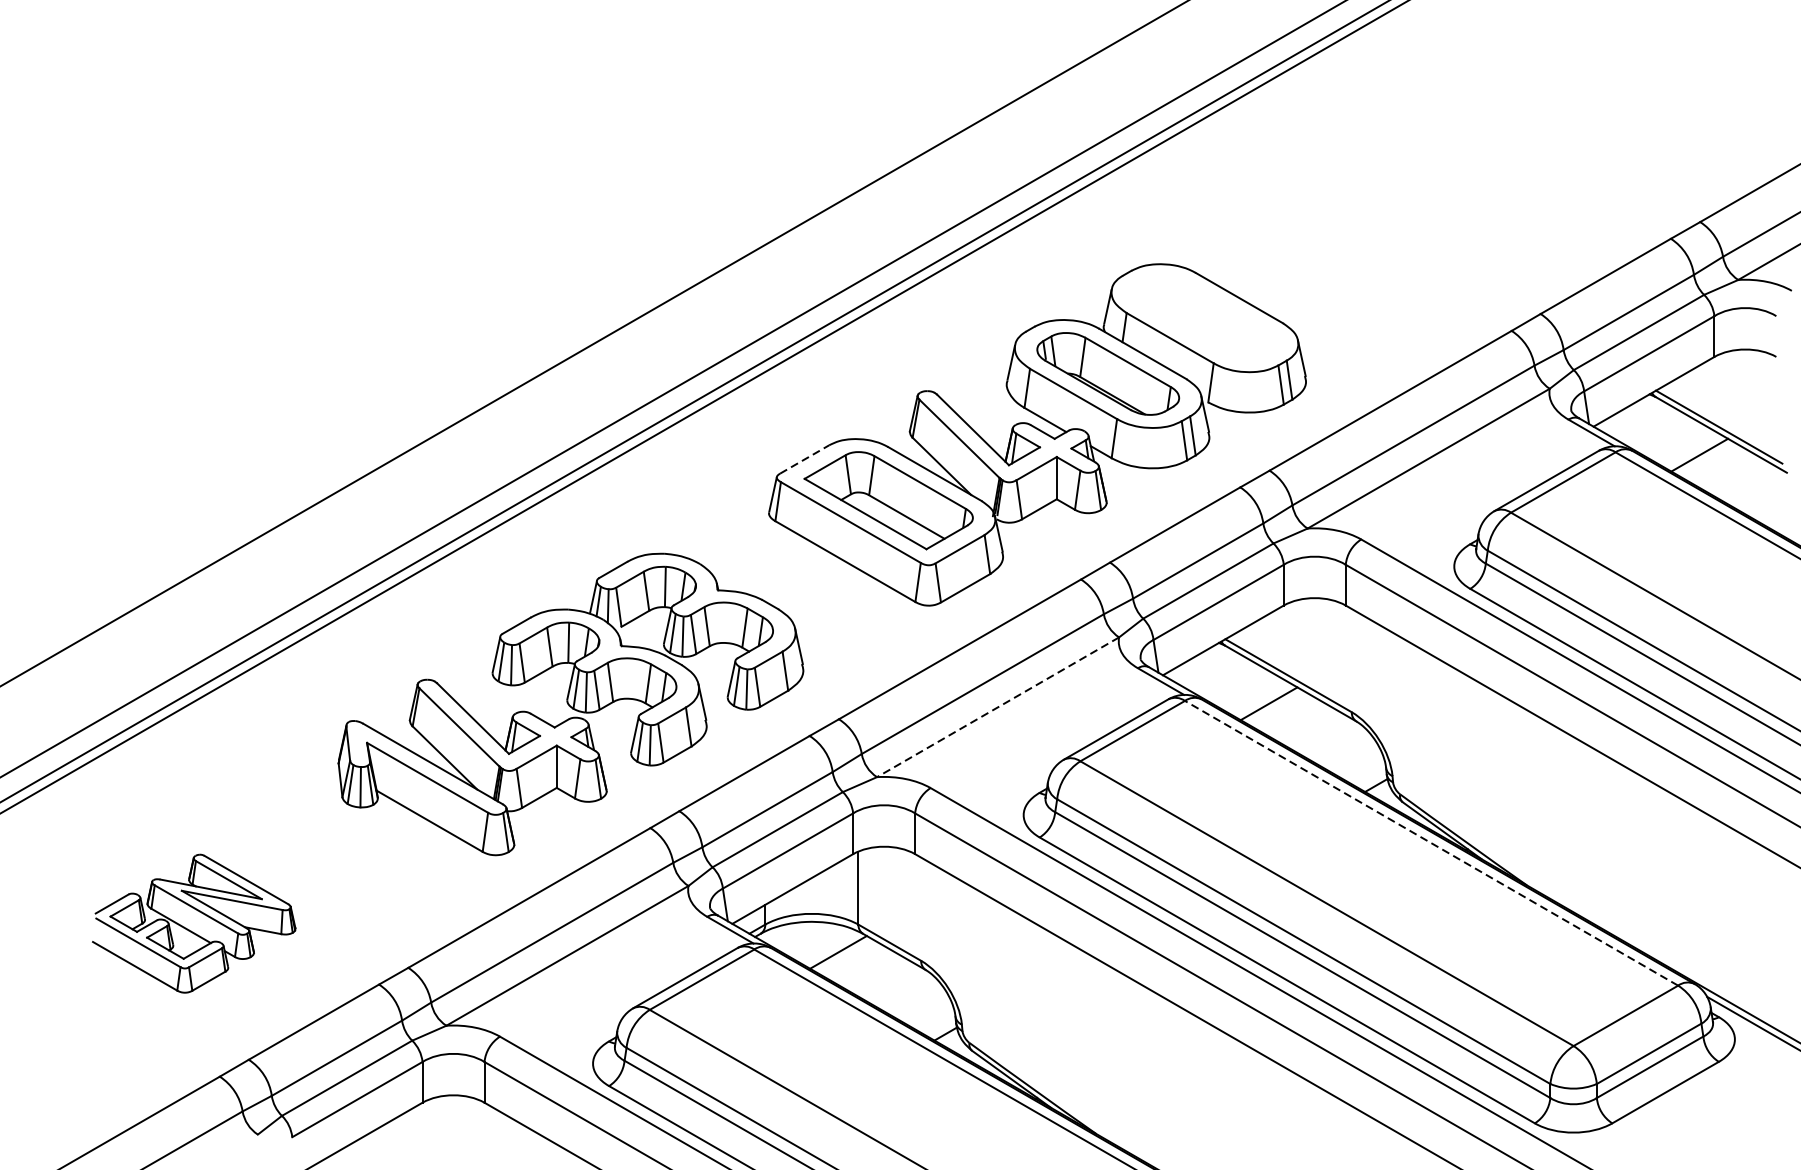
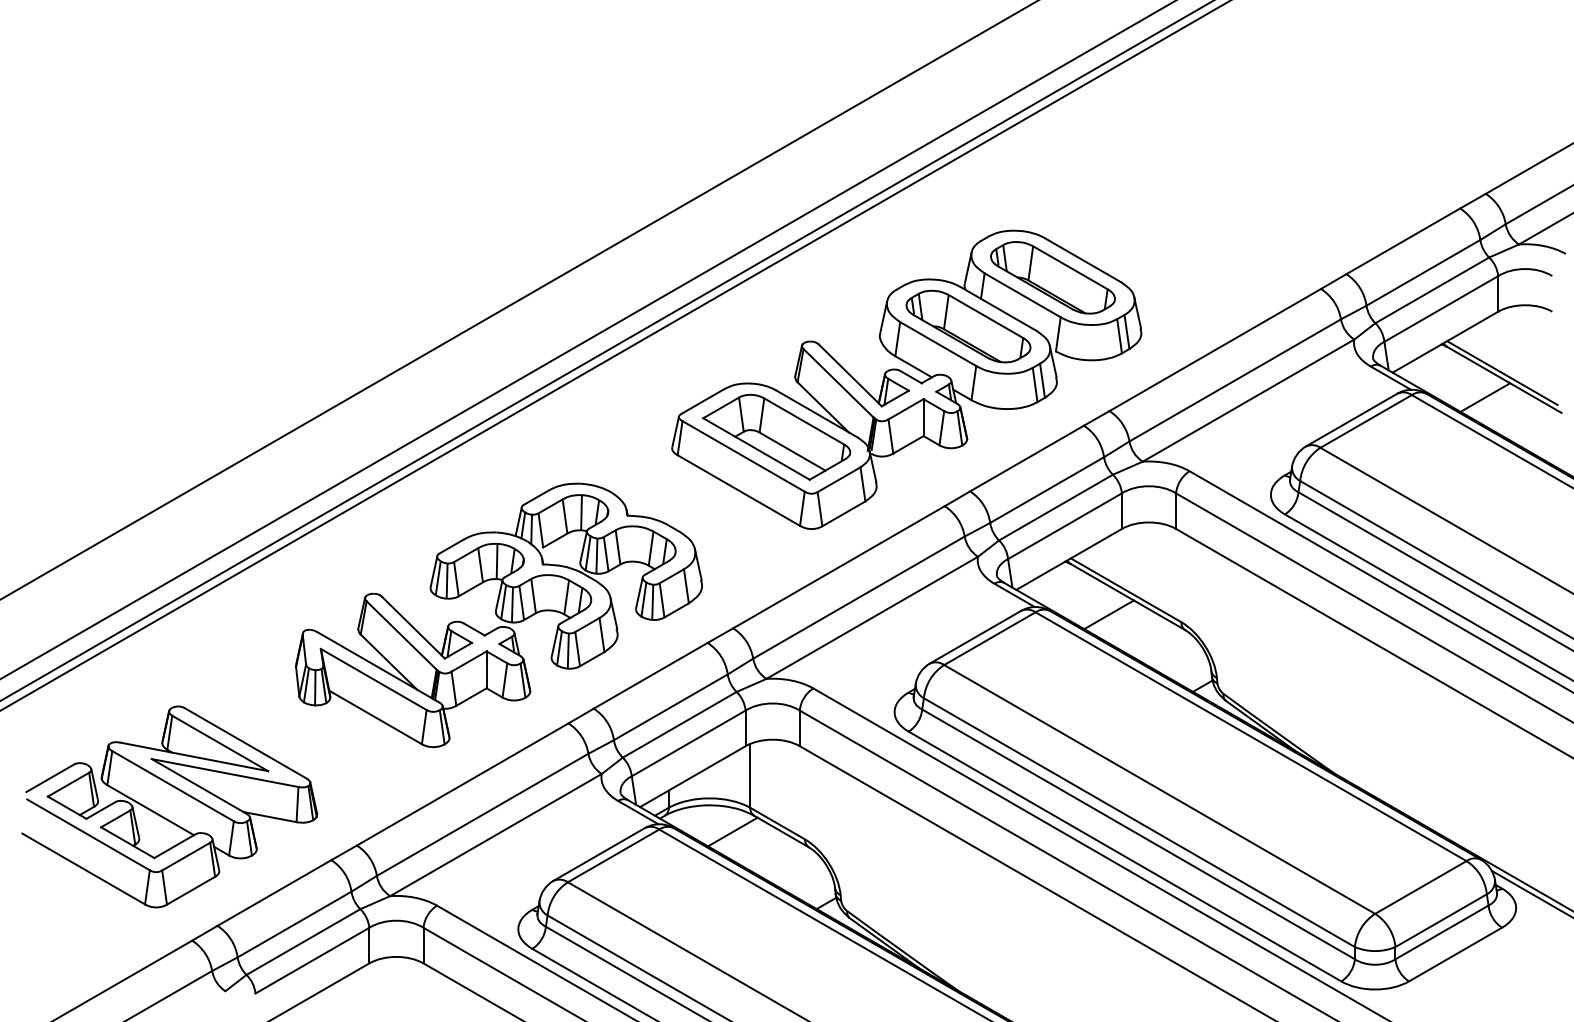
part: (1204, 317) -> (1052, 277), added
line: (804, 459) -> (703, 401), dashed -> solid
line: (997, 708) -> (871, 618), dashed -> solid
line: (1432, 843) -> (1251, 736), dashed -> solid
part: (193, 923) -> (169, 806), size x1.67

